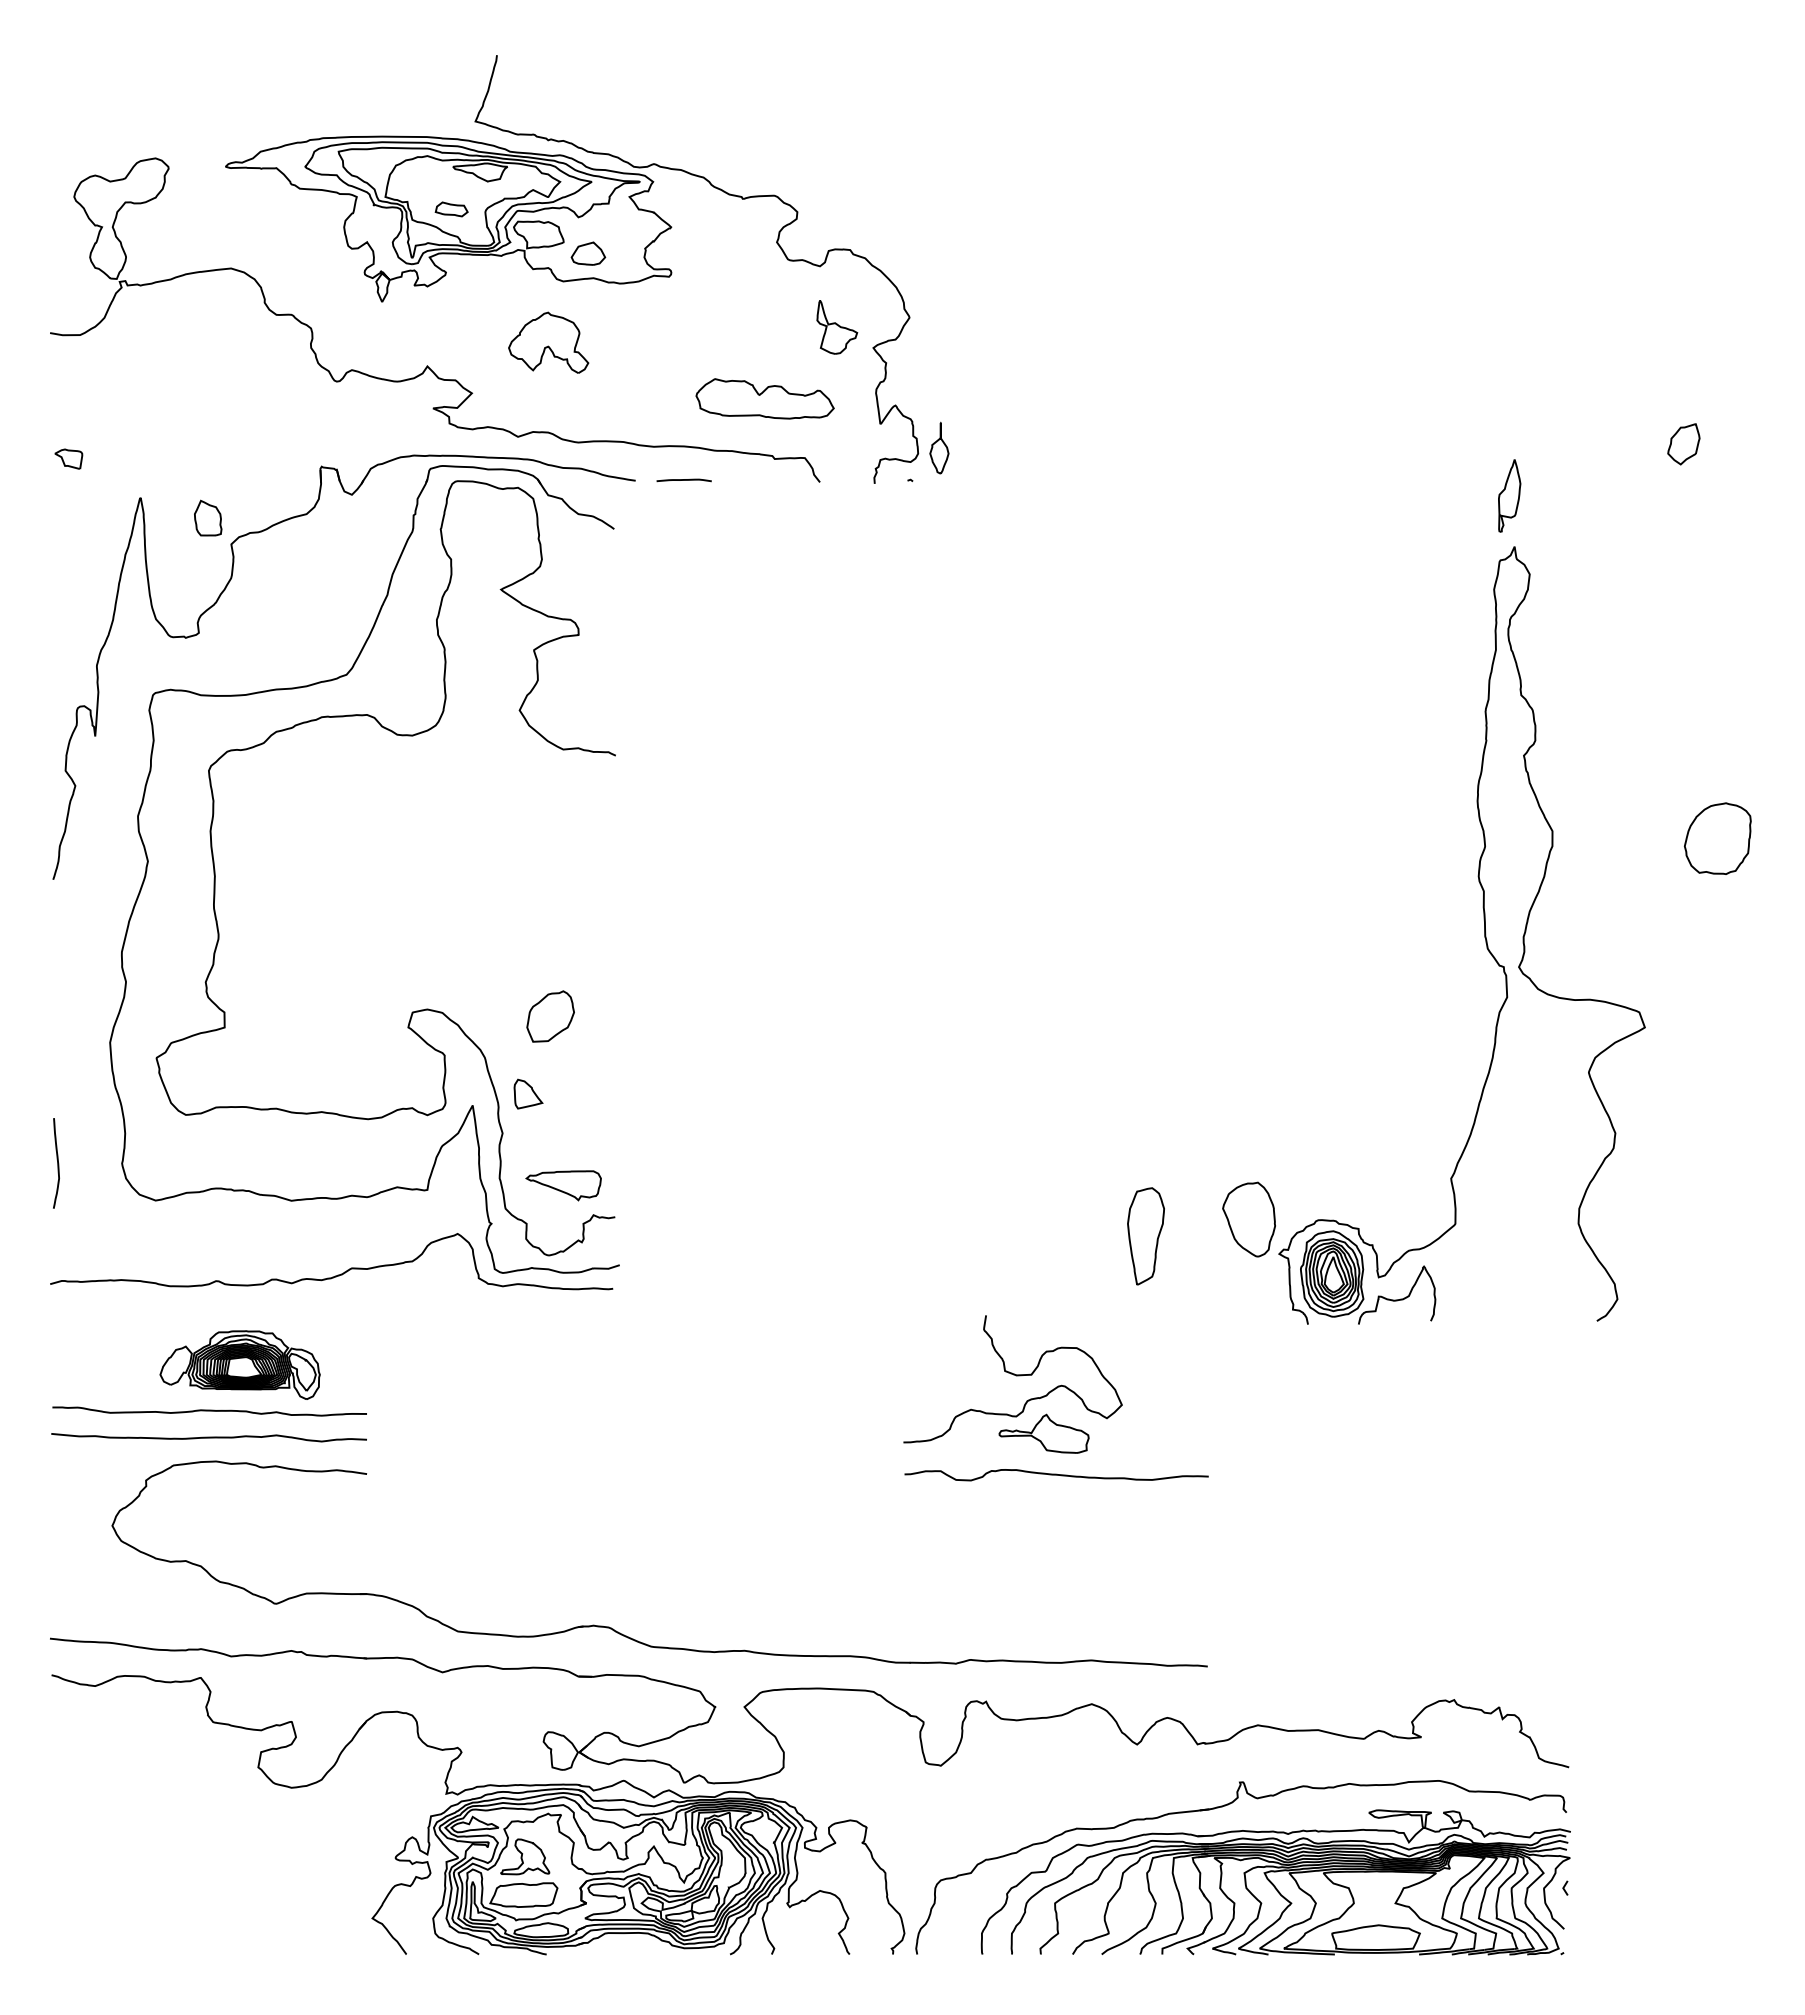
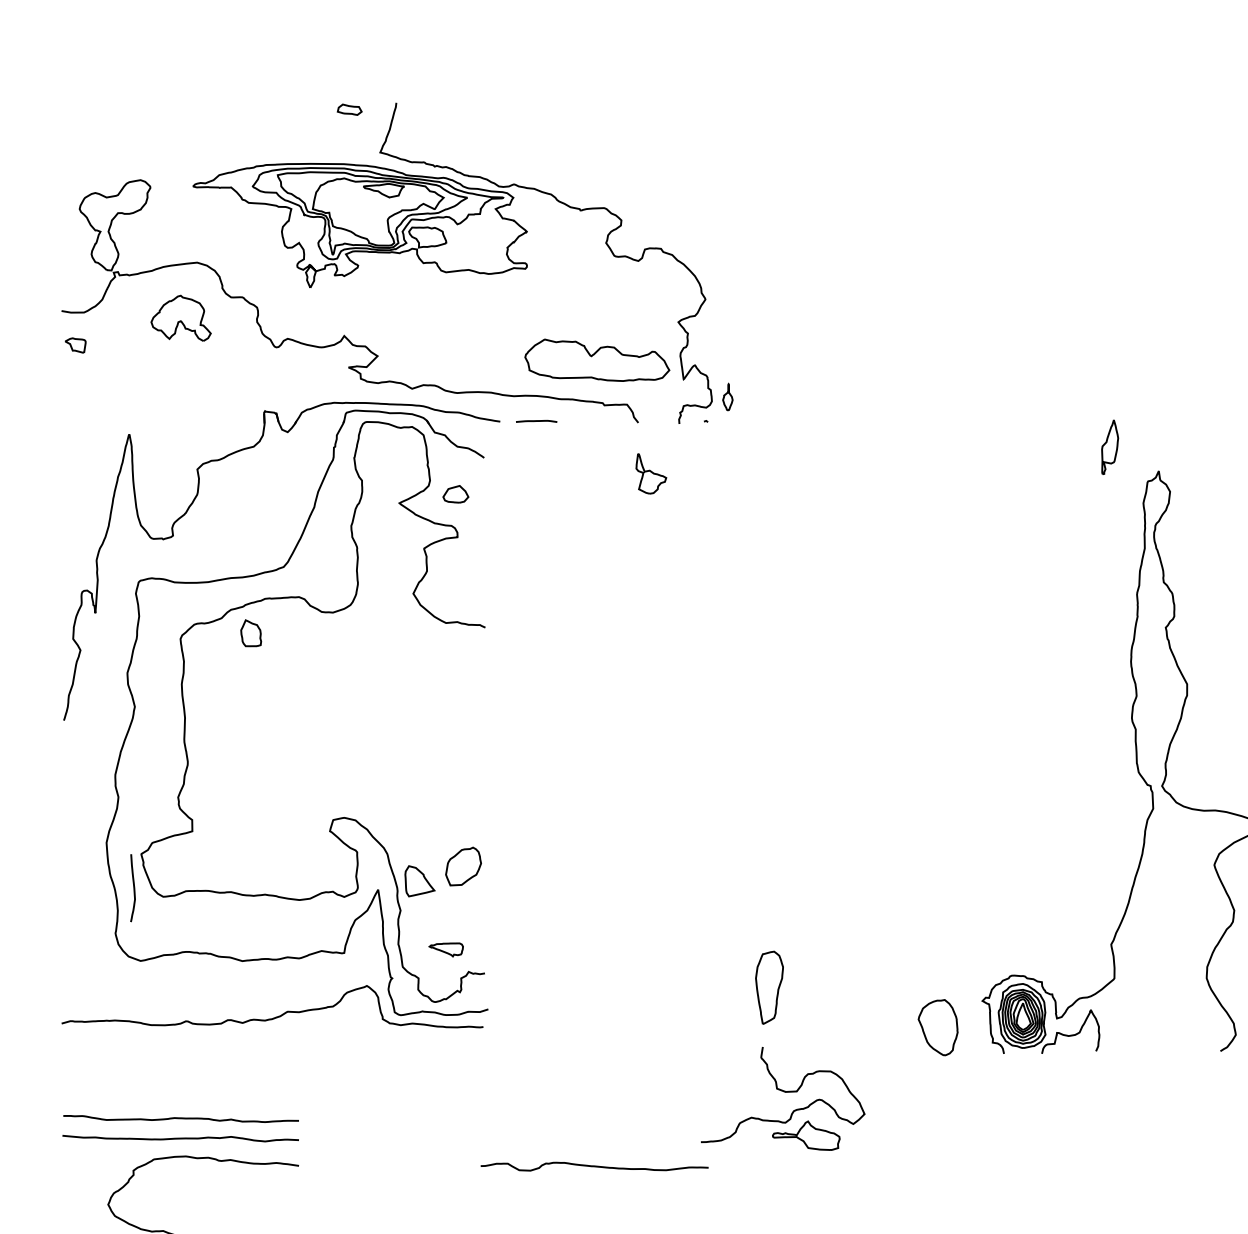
part: (451, 209) -> (349, 109), moved
part: (588, 253) -> (455, 494), moved
part: (837, 327) -> (651, 473), moved
part: (548, 342) -> (181, 318), moved
part: (764, 398) -> (596, 360), size x1.4
part: (939, 447) -> (727, 396), size x0.7
part: (68, 458) -> (75, 345), moved
part: (1509, 495) -> (1110, 446), moved
part: (208, 517) -> (251, 632), moved
part: (550, 1016) -> (463, 866), moved
part: (528, 1093) -> (420, 880), size x1.4
curve: (57, 1163) -> (133, 888), moved
part: (563, 1185) -> (446, 949), size x0.6
part: (1248, 1219) -> (937, 1027), moved
part: (1145, 1236) -> (769, 987), moved
part: (239, 1364) -> (203, 1083), removed
curve: (1056, 1475) -> (594, 1166), moved

